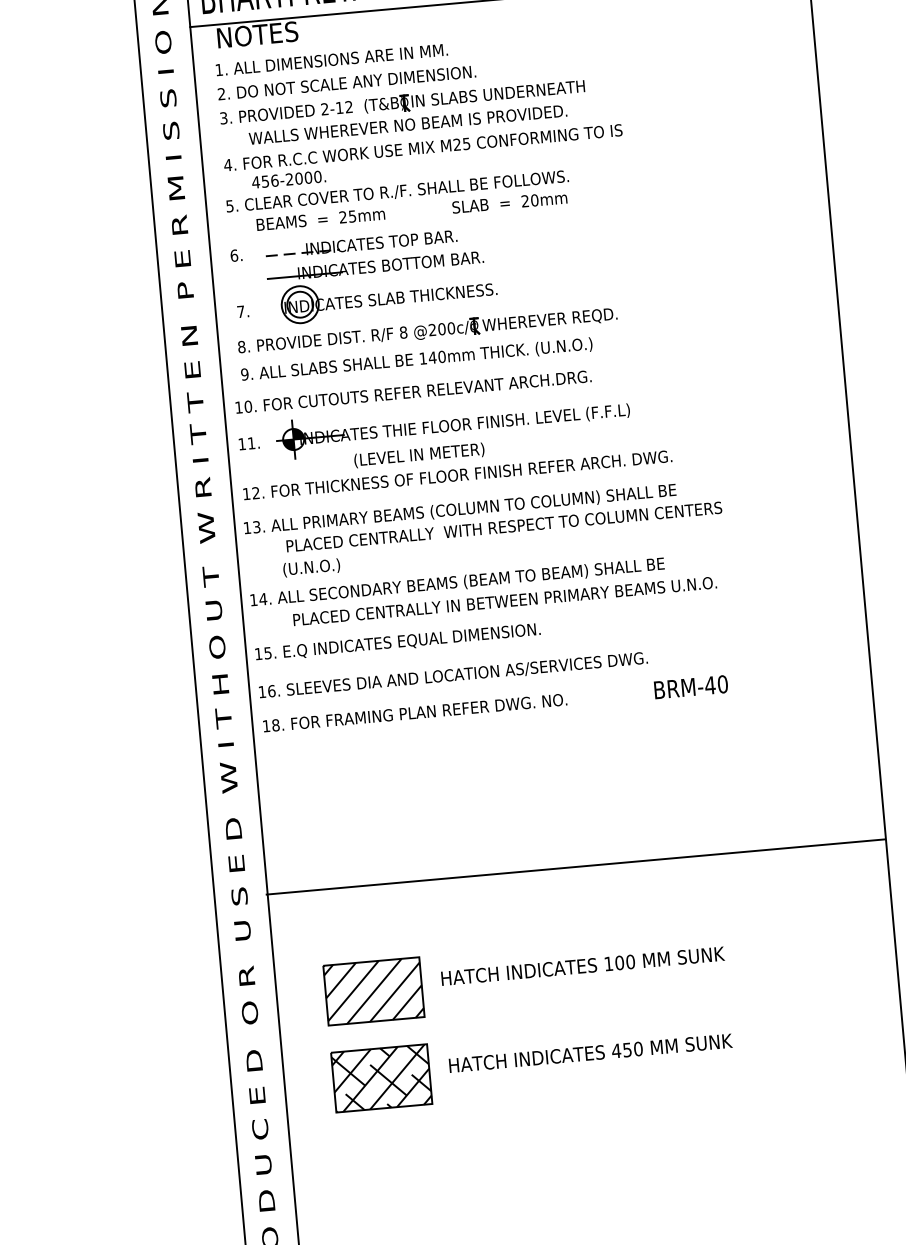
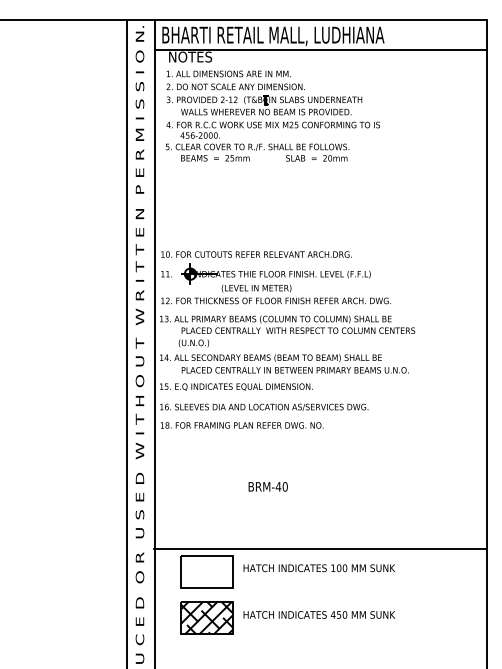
part: (423, 298) -> (266, 205), removed
text: (689, 686) -> (267, 486), moved
line: (576, 867) -> (320, 549), moved
hatch: (373, 991) -> (206, 571), removed

